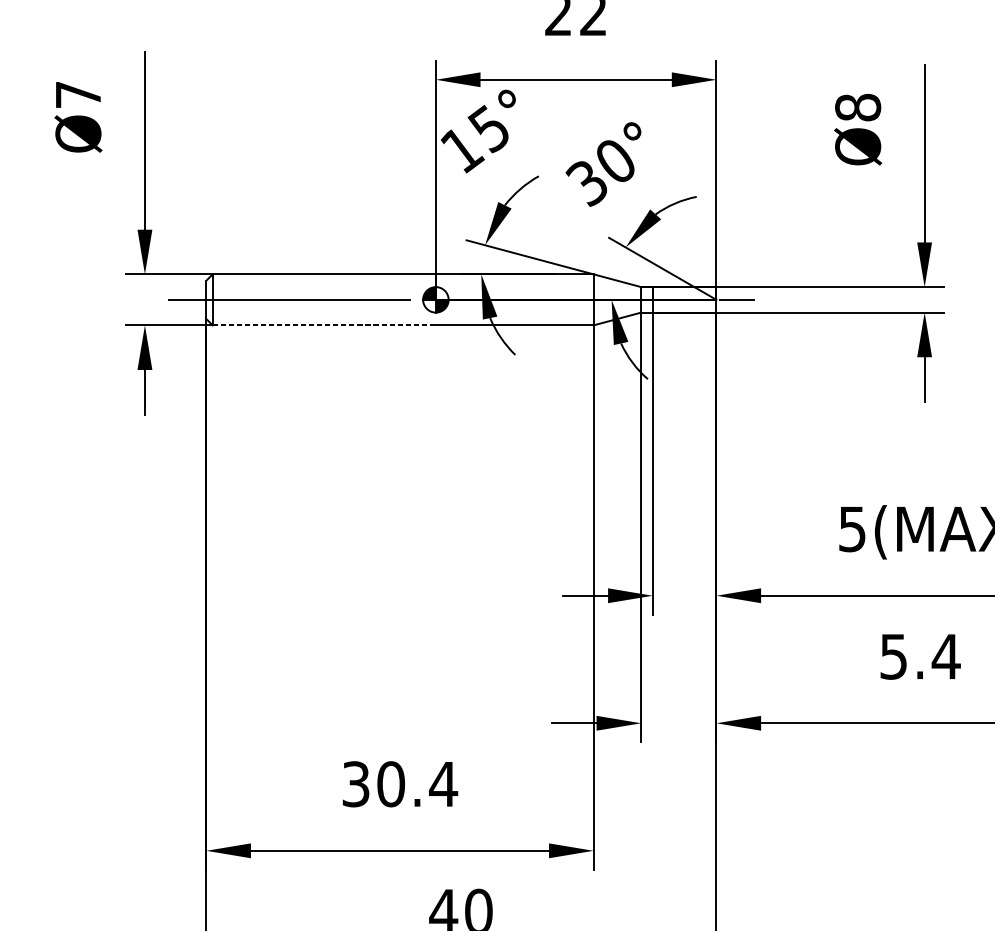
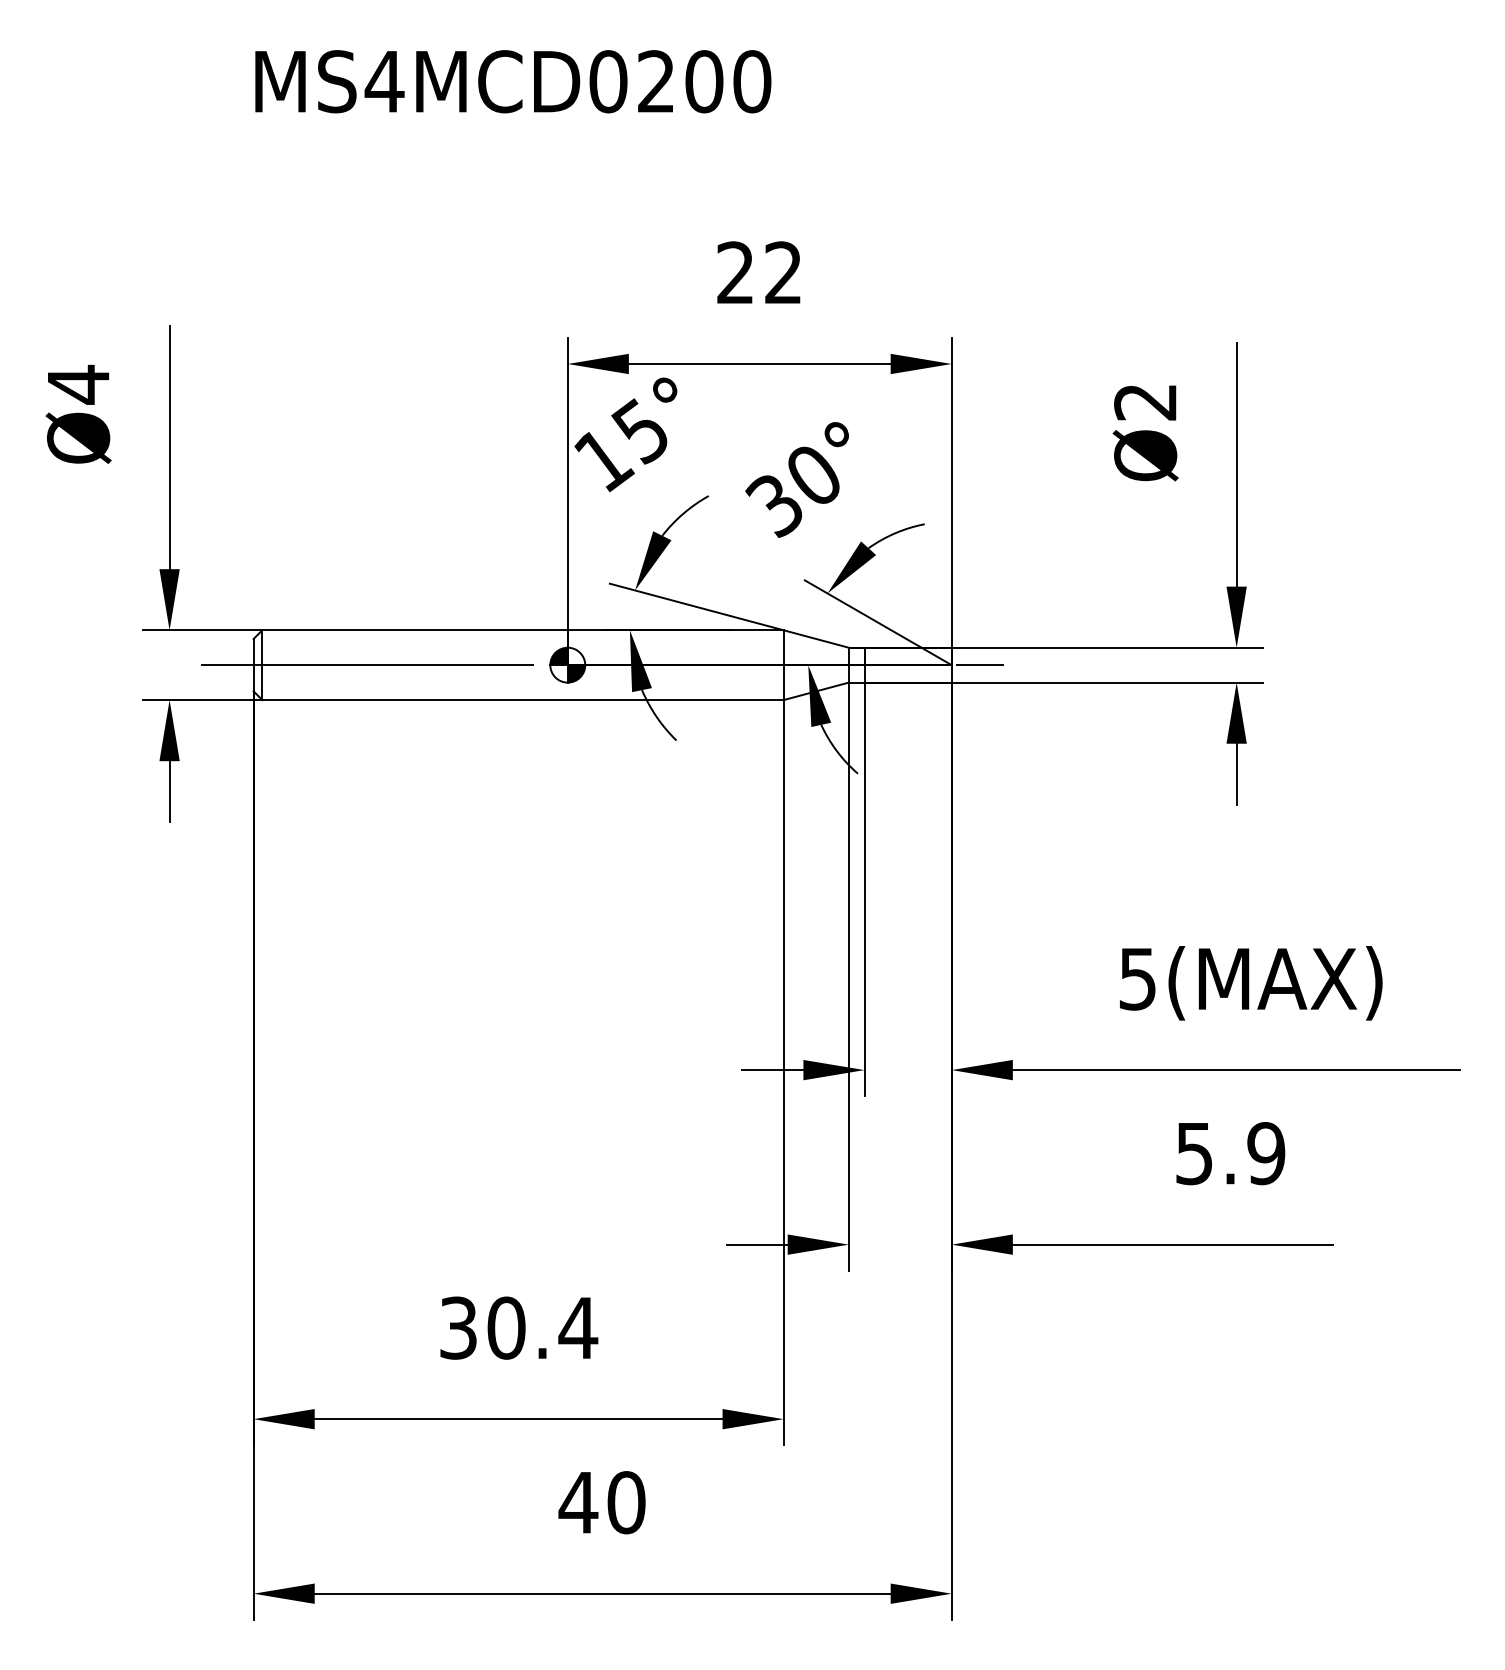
text: (78, 94) -> (78, 384), Ø7 -> Ø4
text: (858, 107) -> (1145, 401), Ø8 -> Ø2
line: (324, 325) -> (415, 700), dashed -> solid
text: (946, 656) -> (1266, 1153), 5.4 -> 5.9

